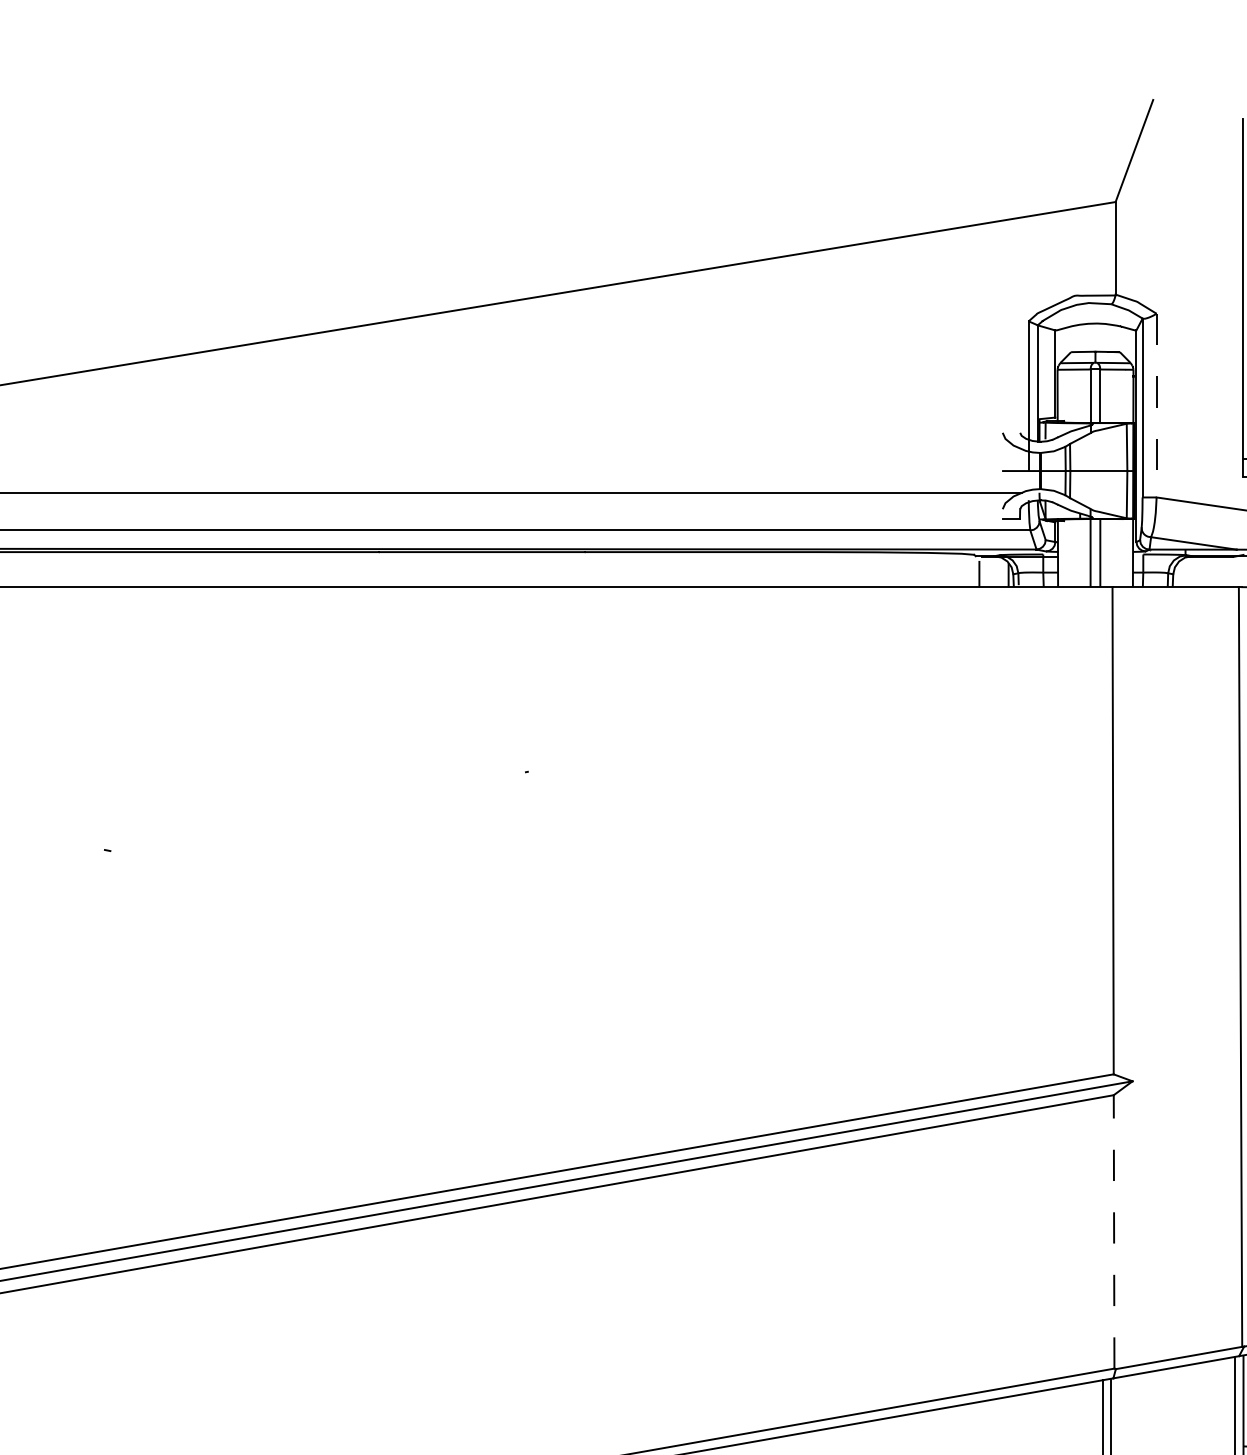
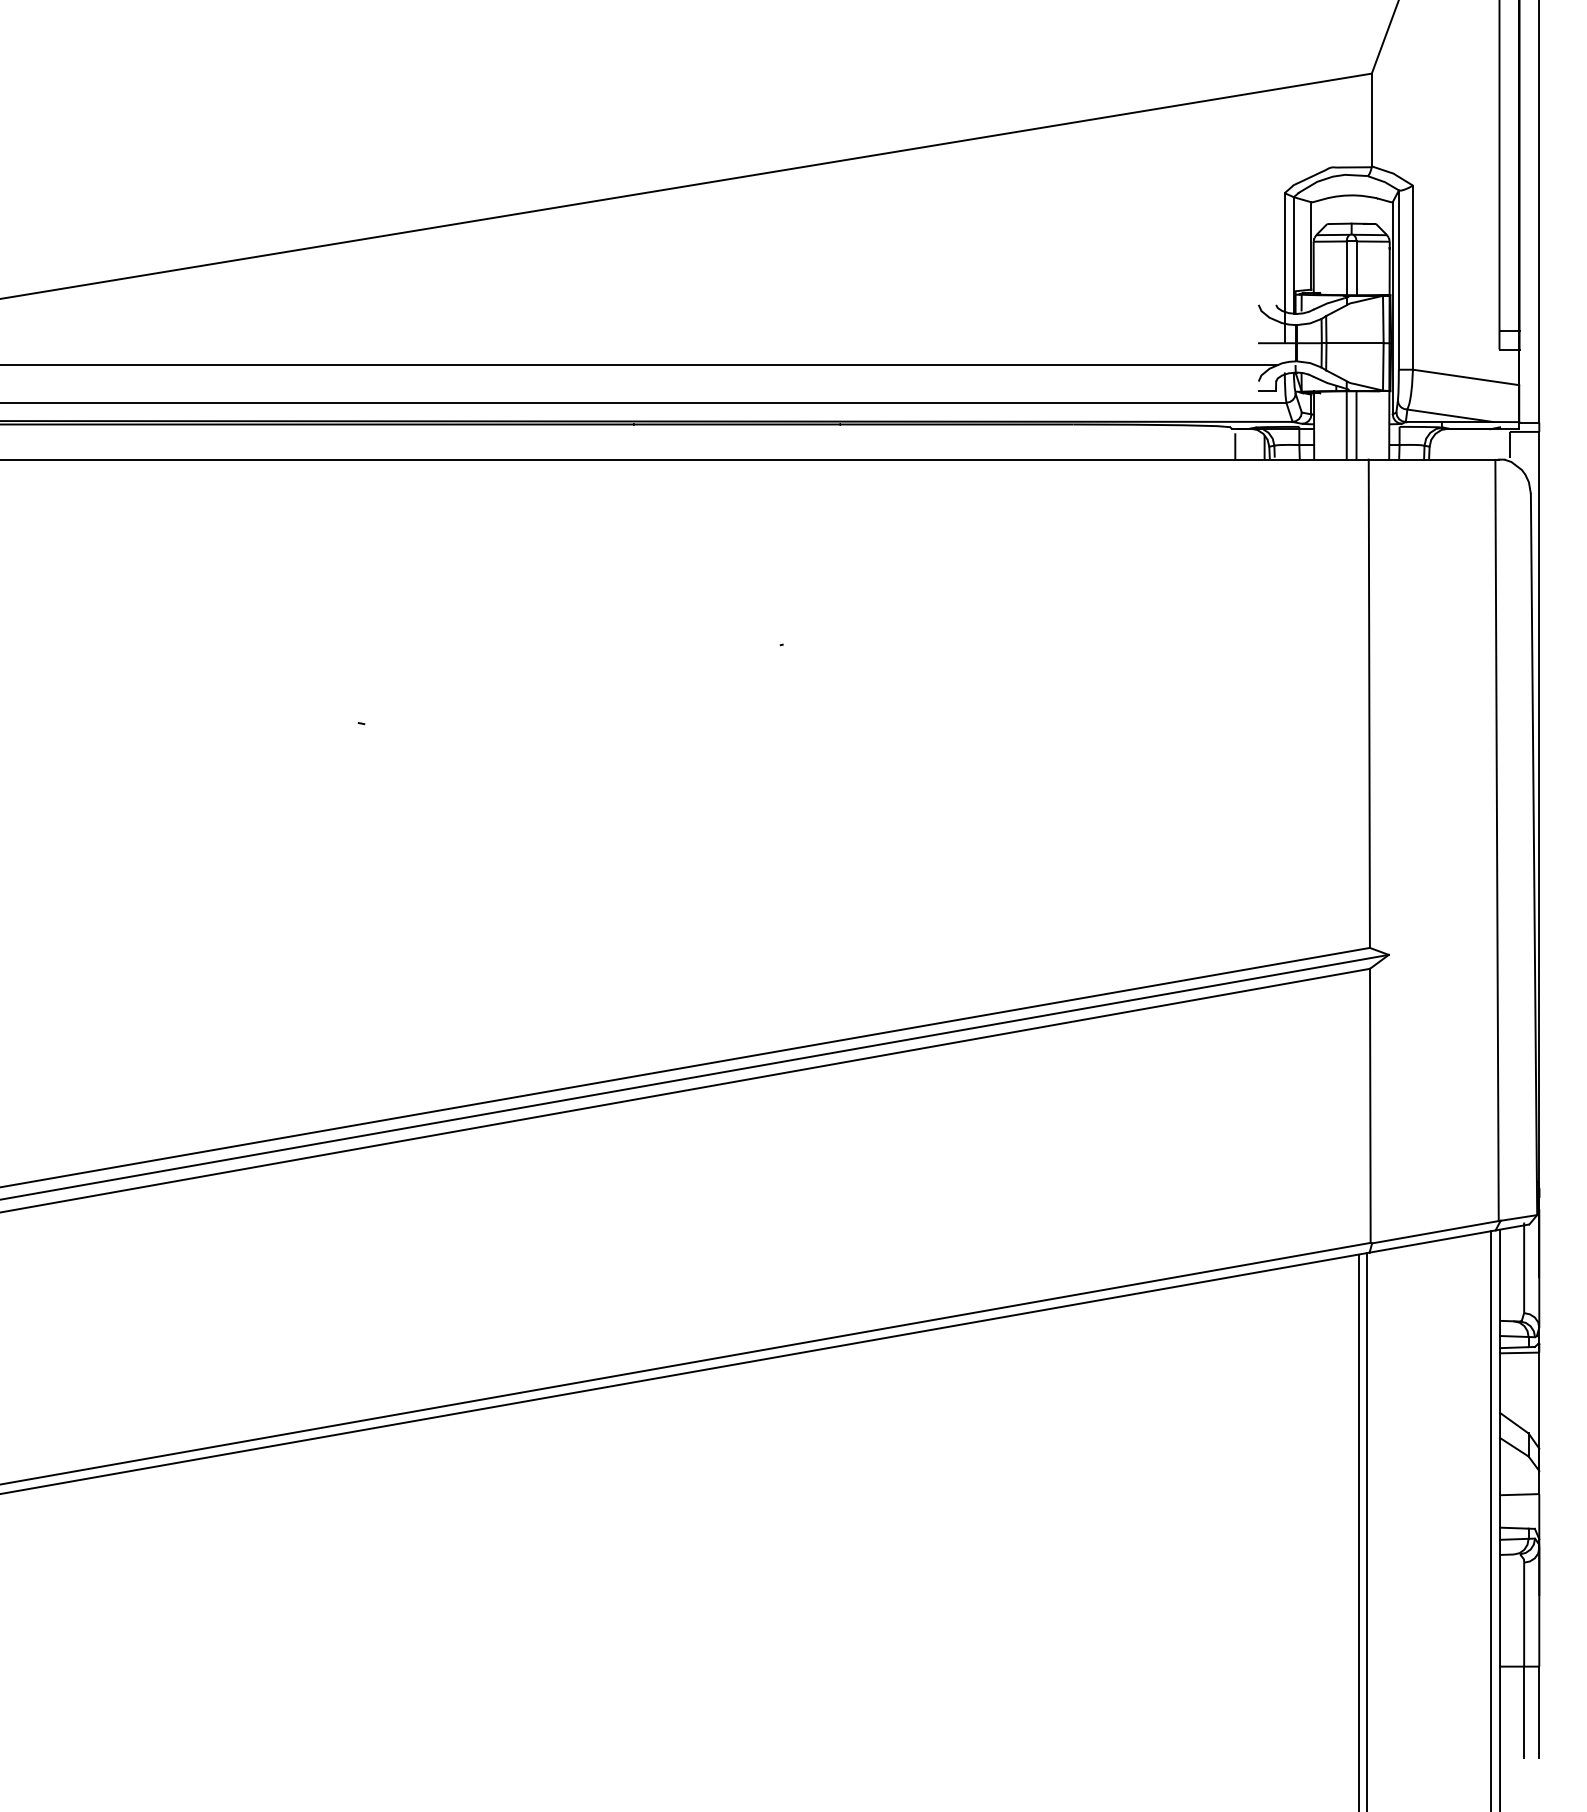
line: (1156, 406) -> (1412, 278), dashed -> solid
line: (1114, 1231) -> (1370, 1105), dashed -> solid

